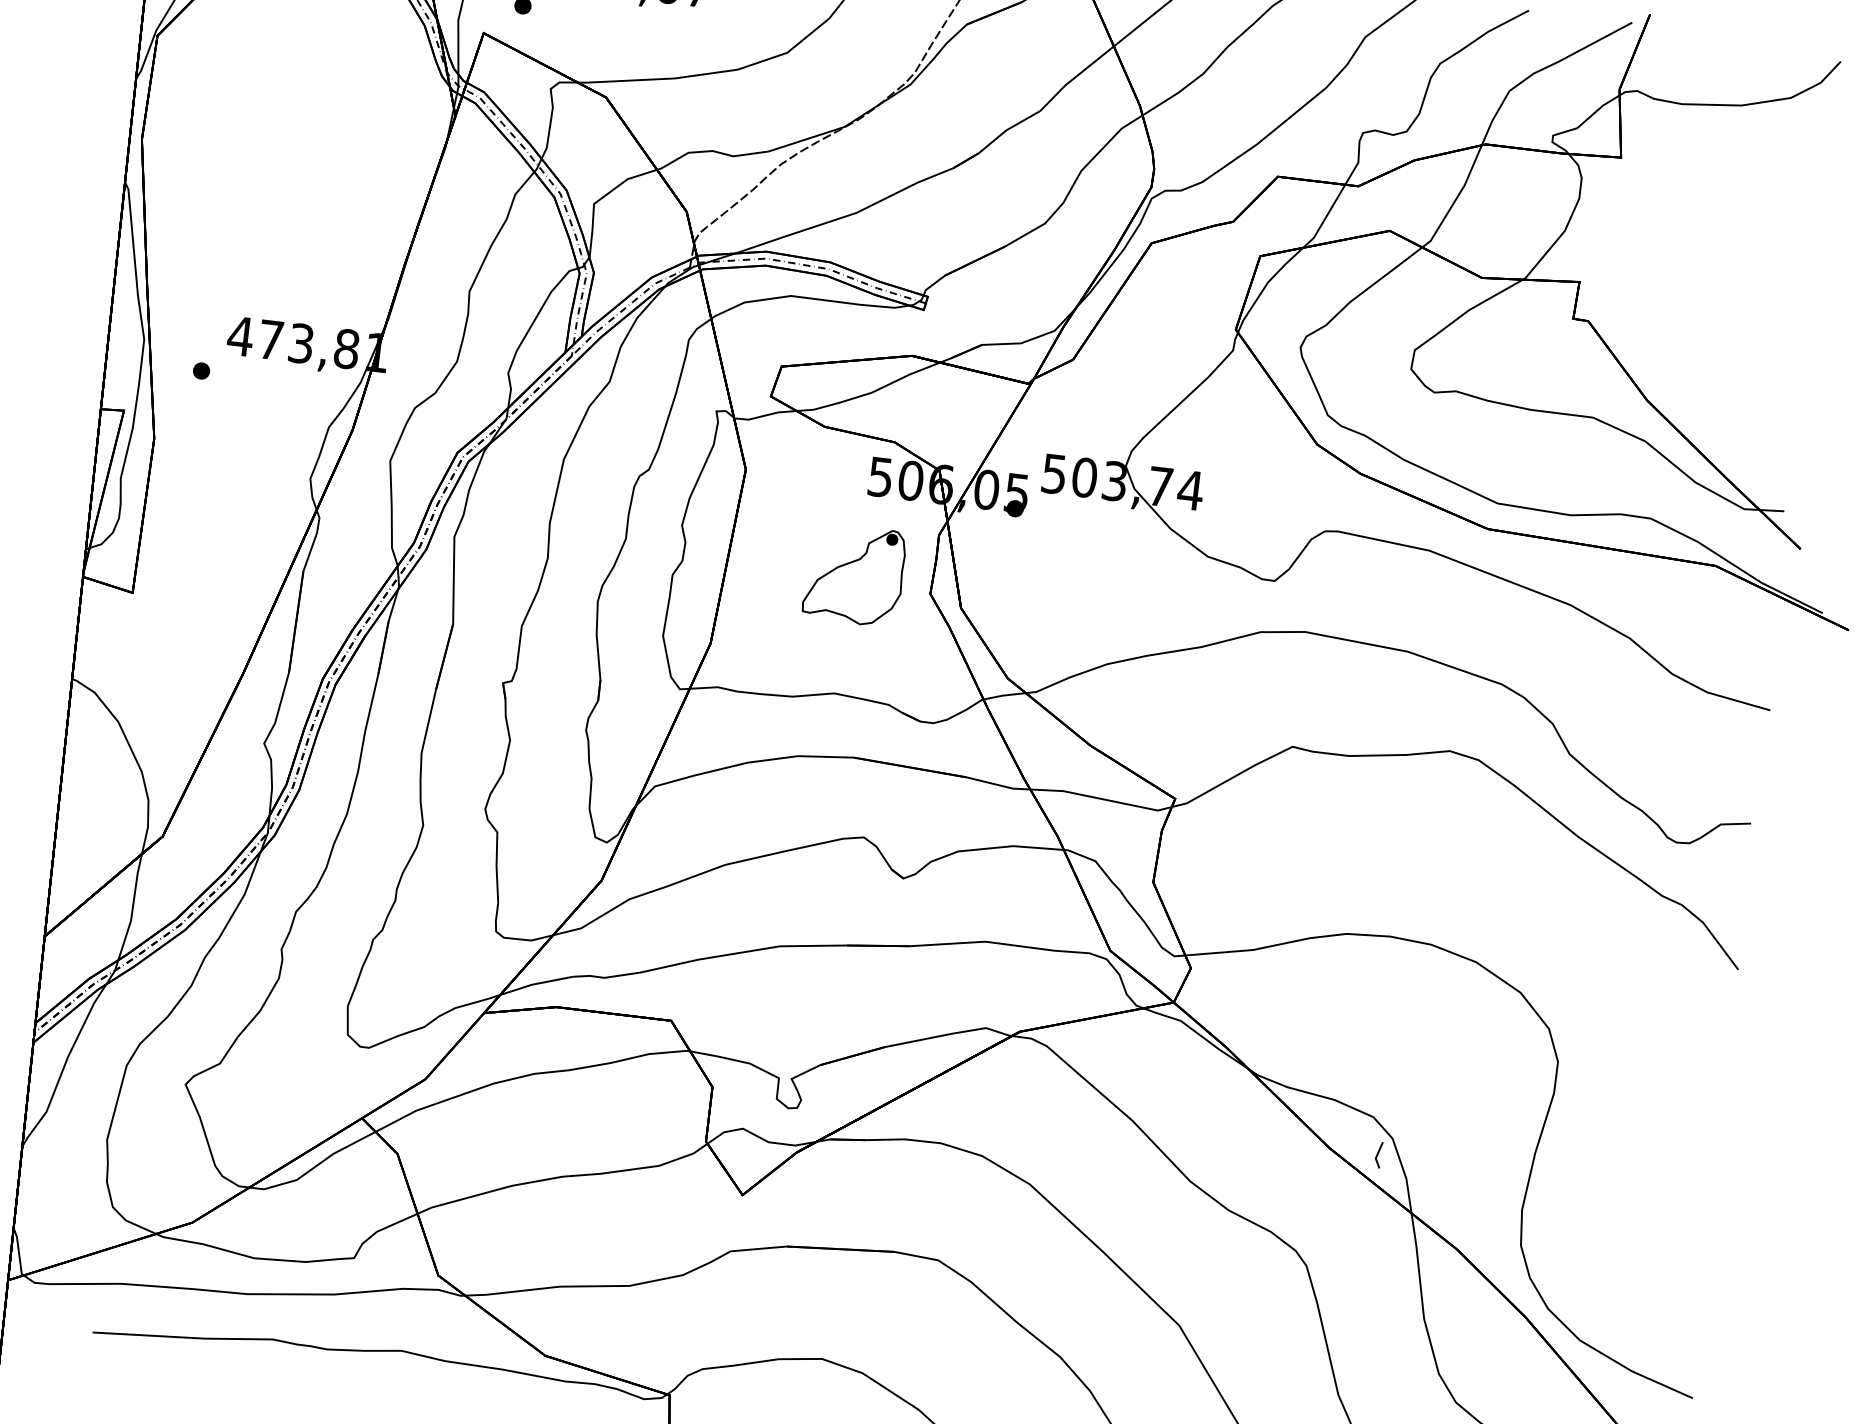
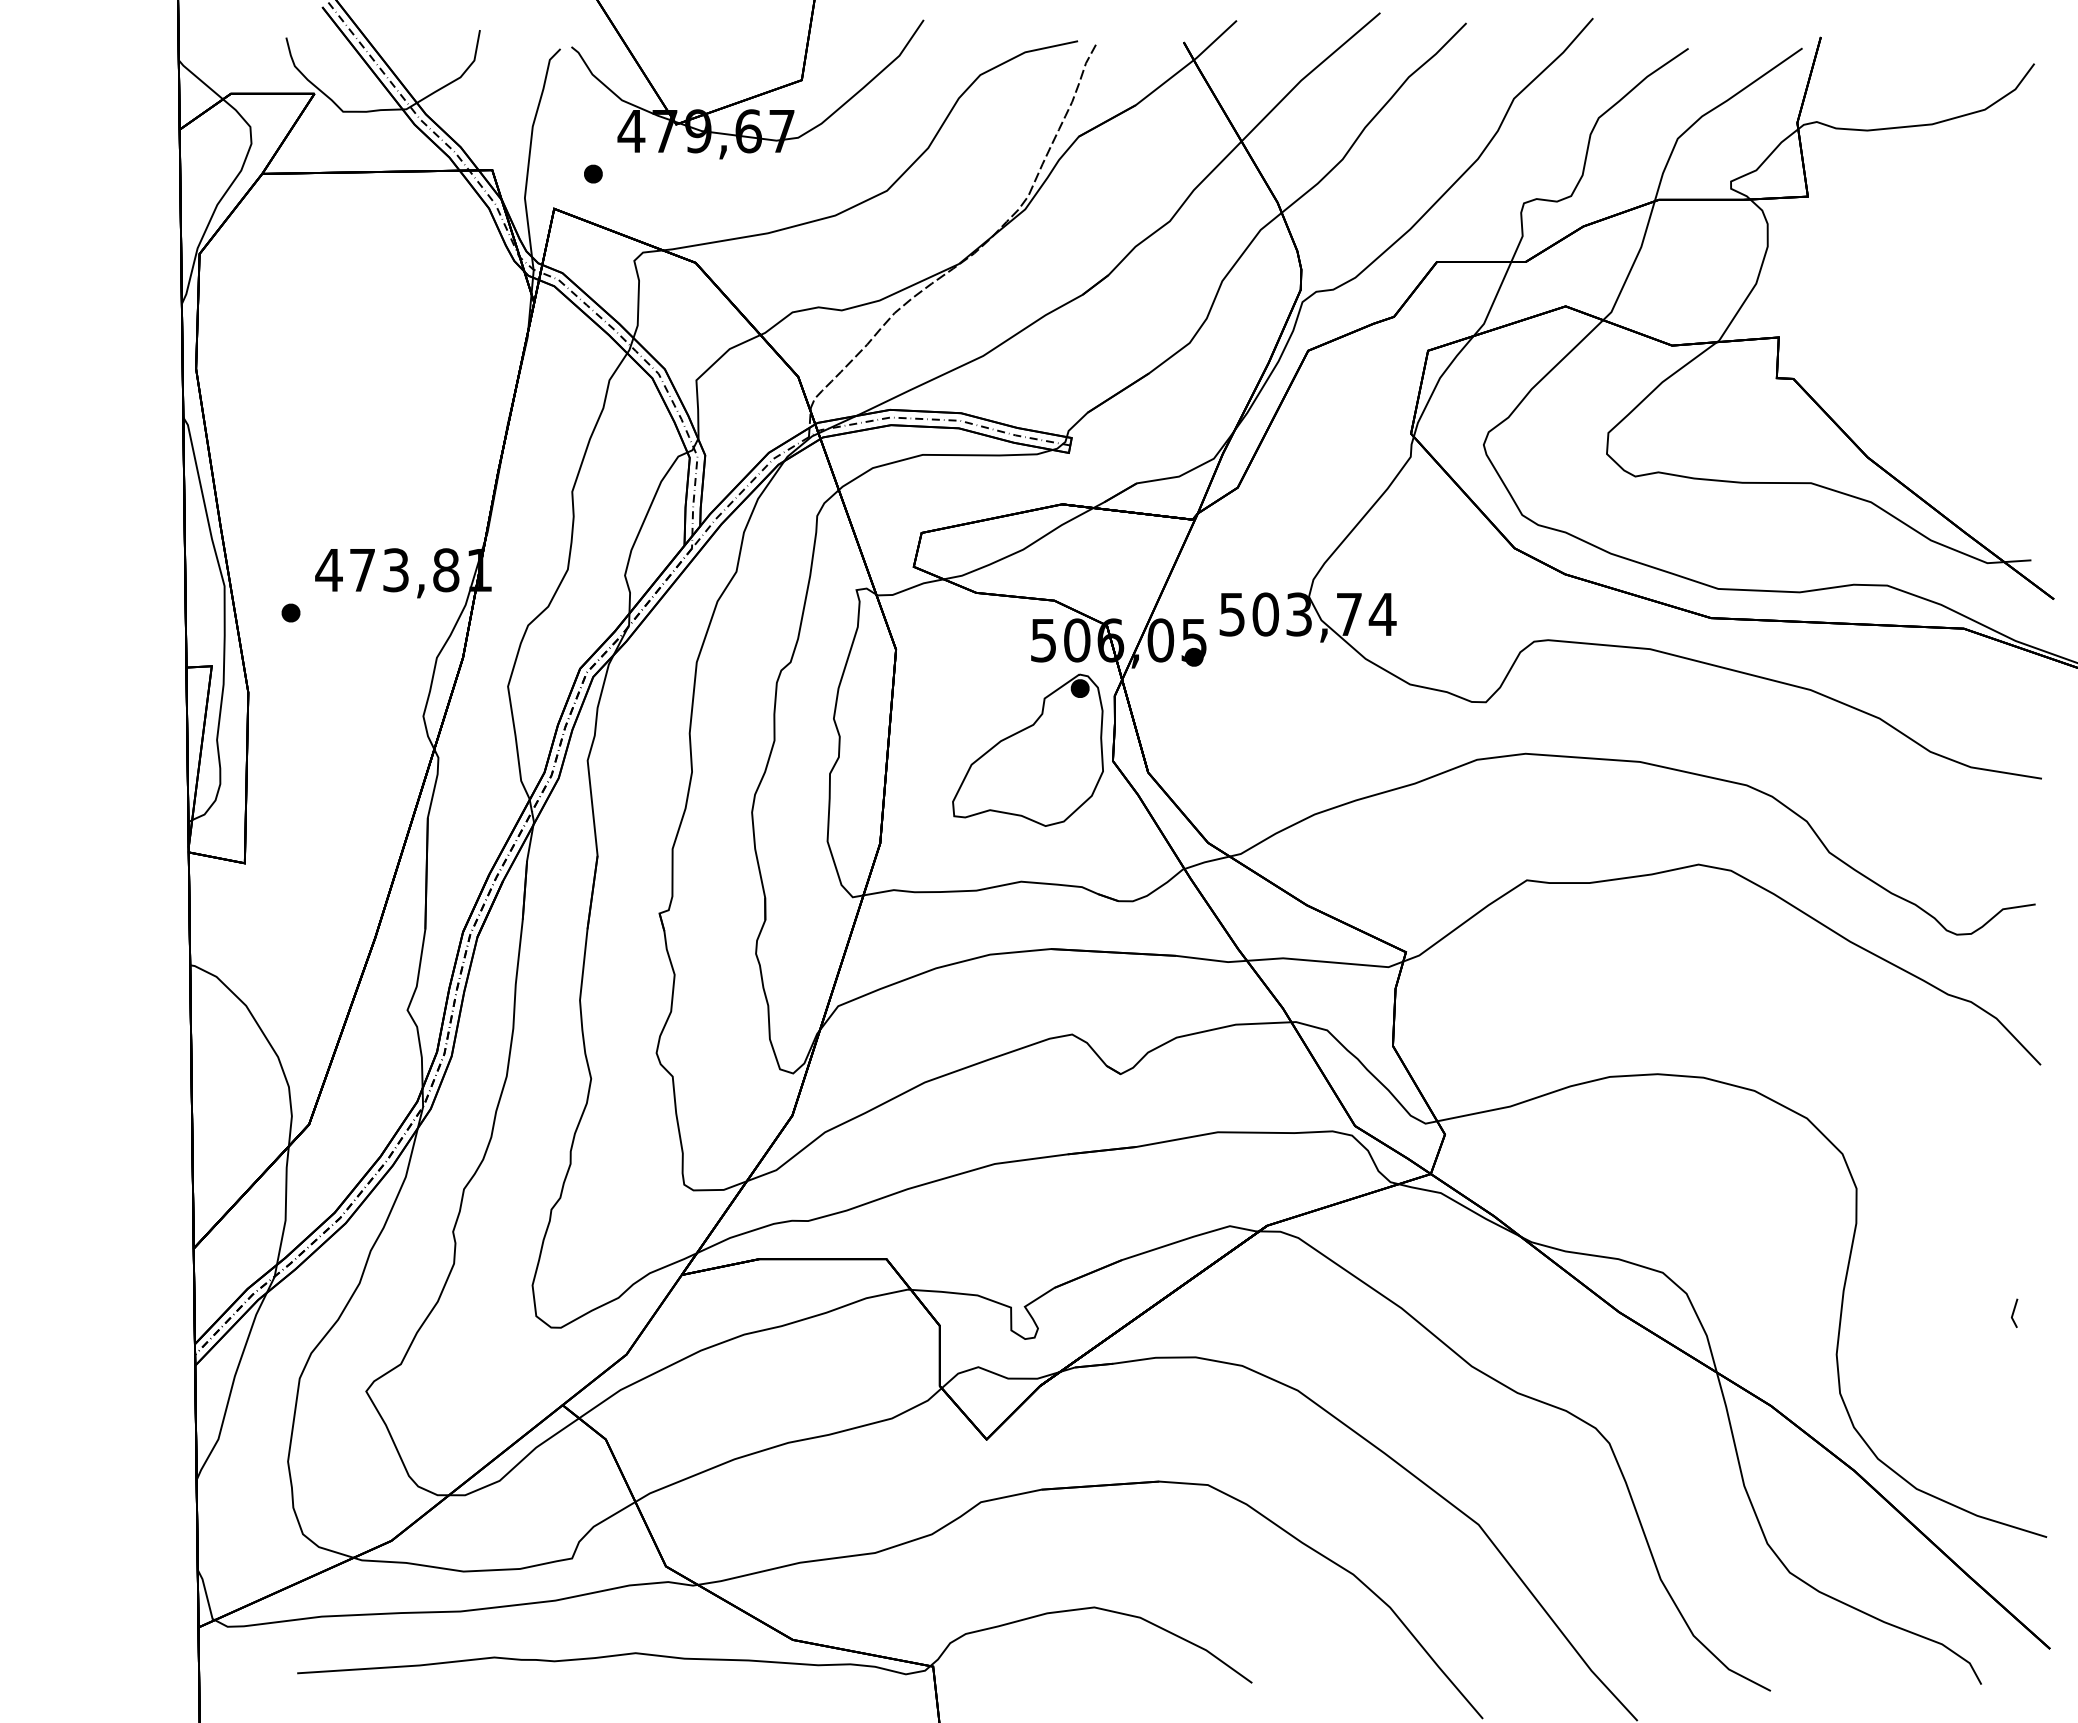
part: (854, 574) -> (1027, 749), size x1.43
line: (1378, 1154) -> (2014, 1312), moved

